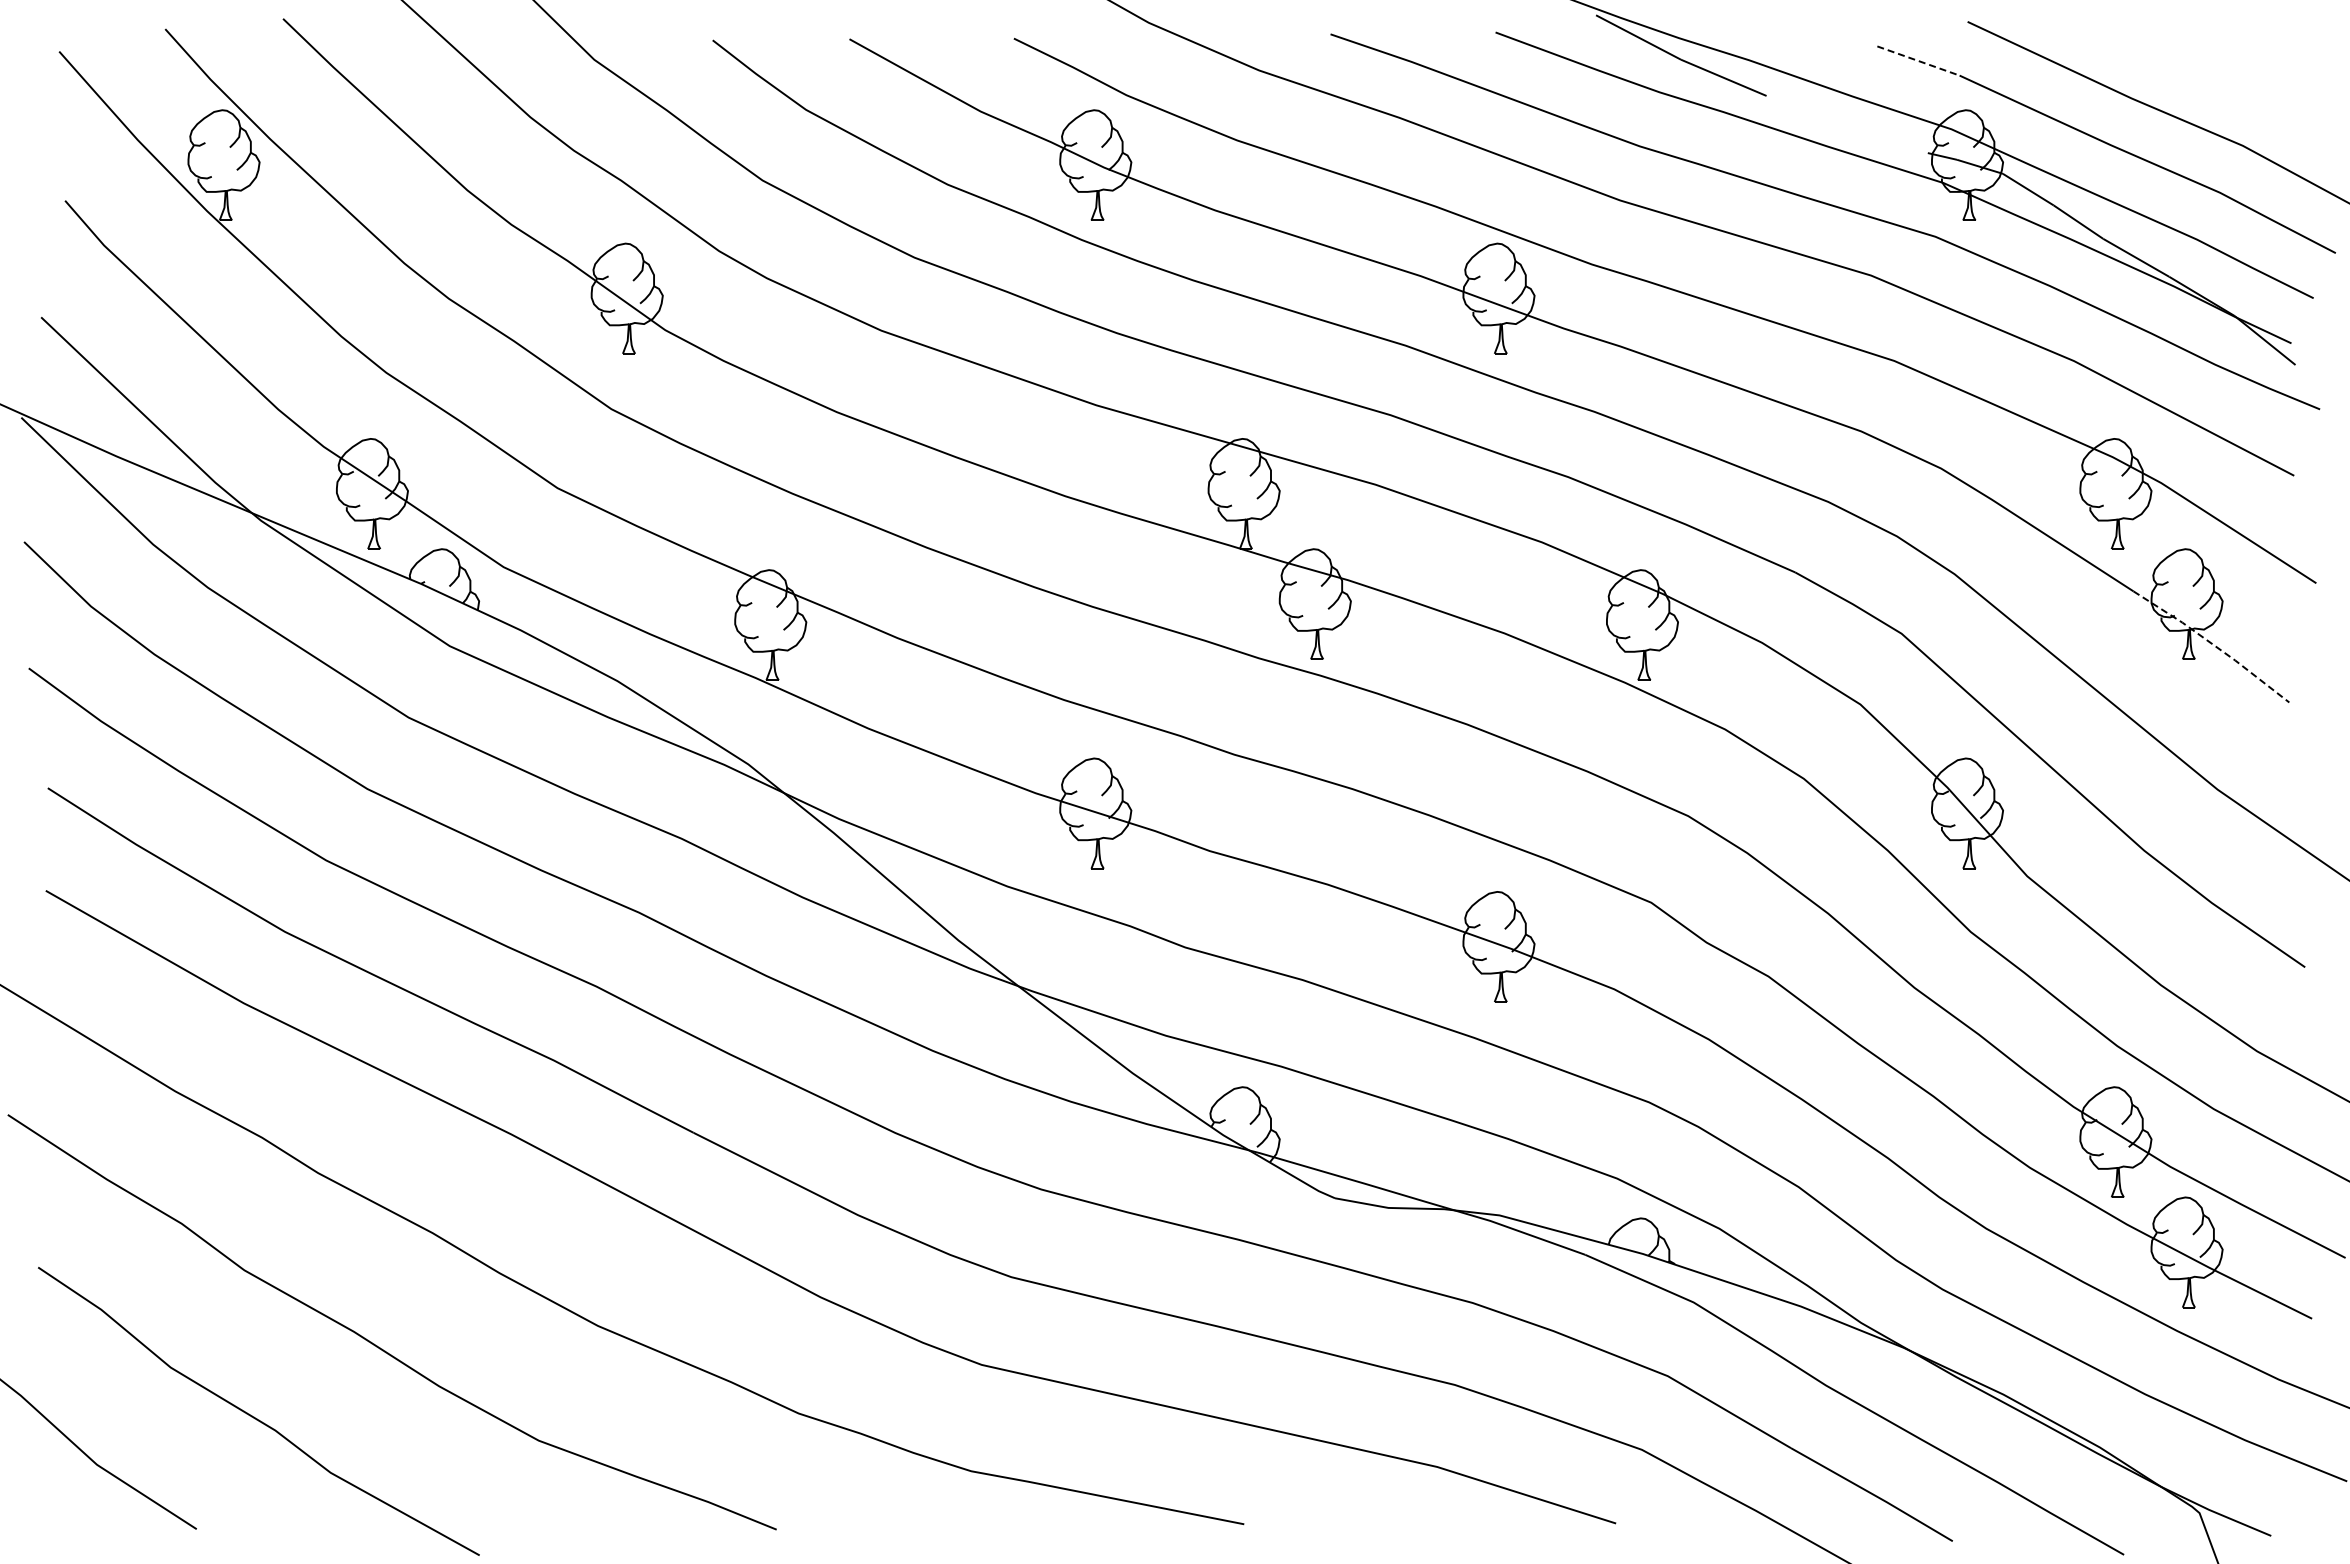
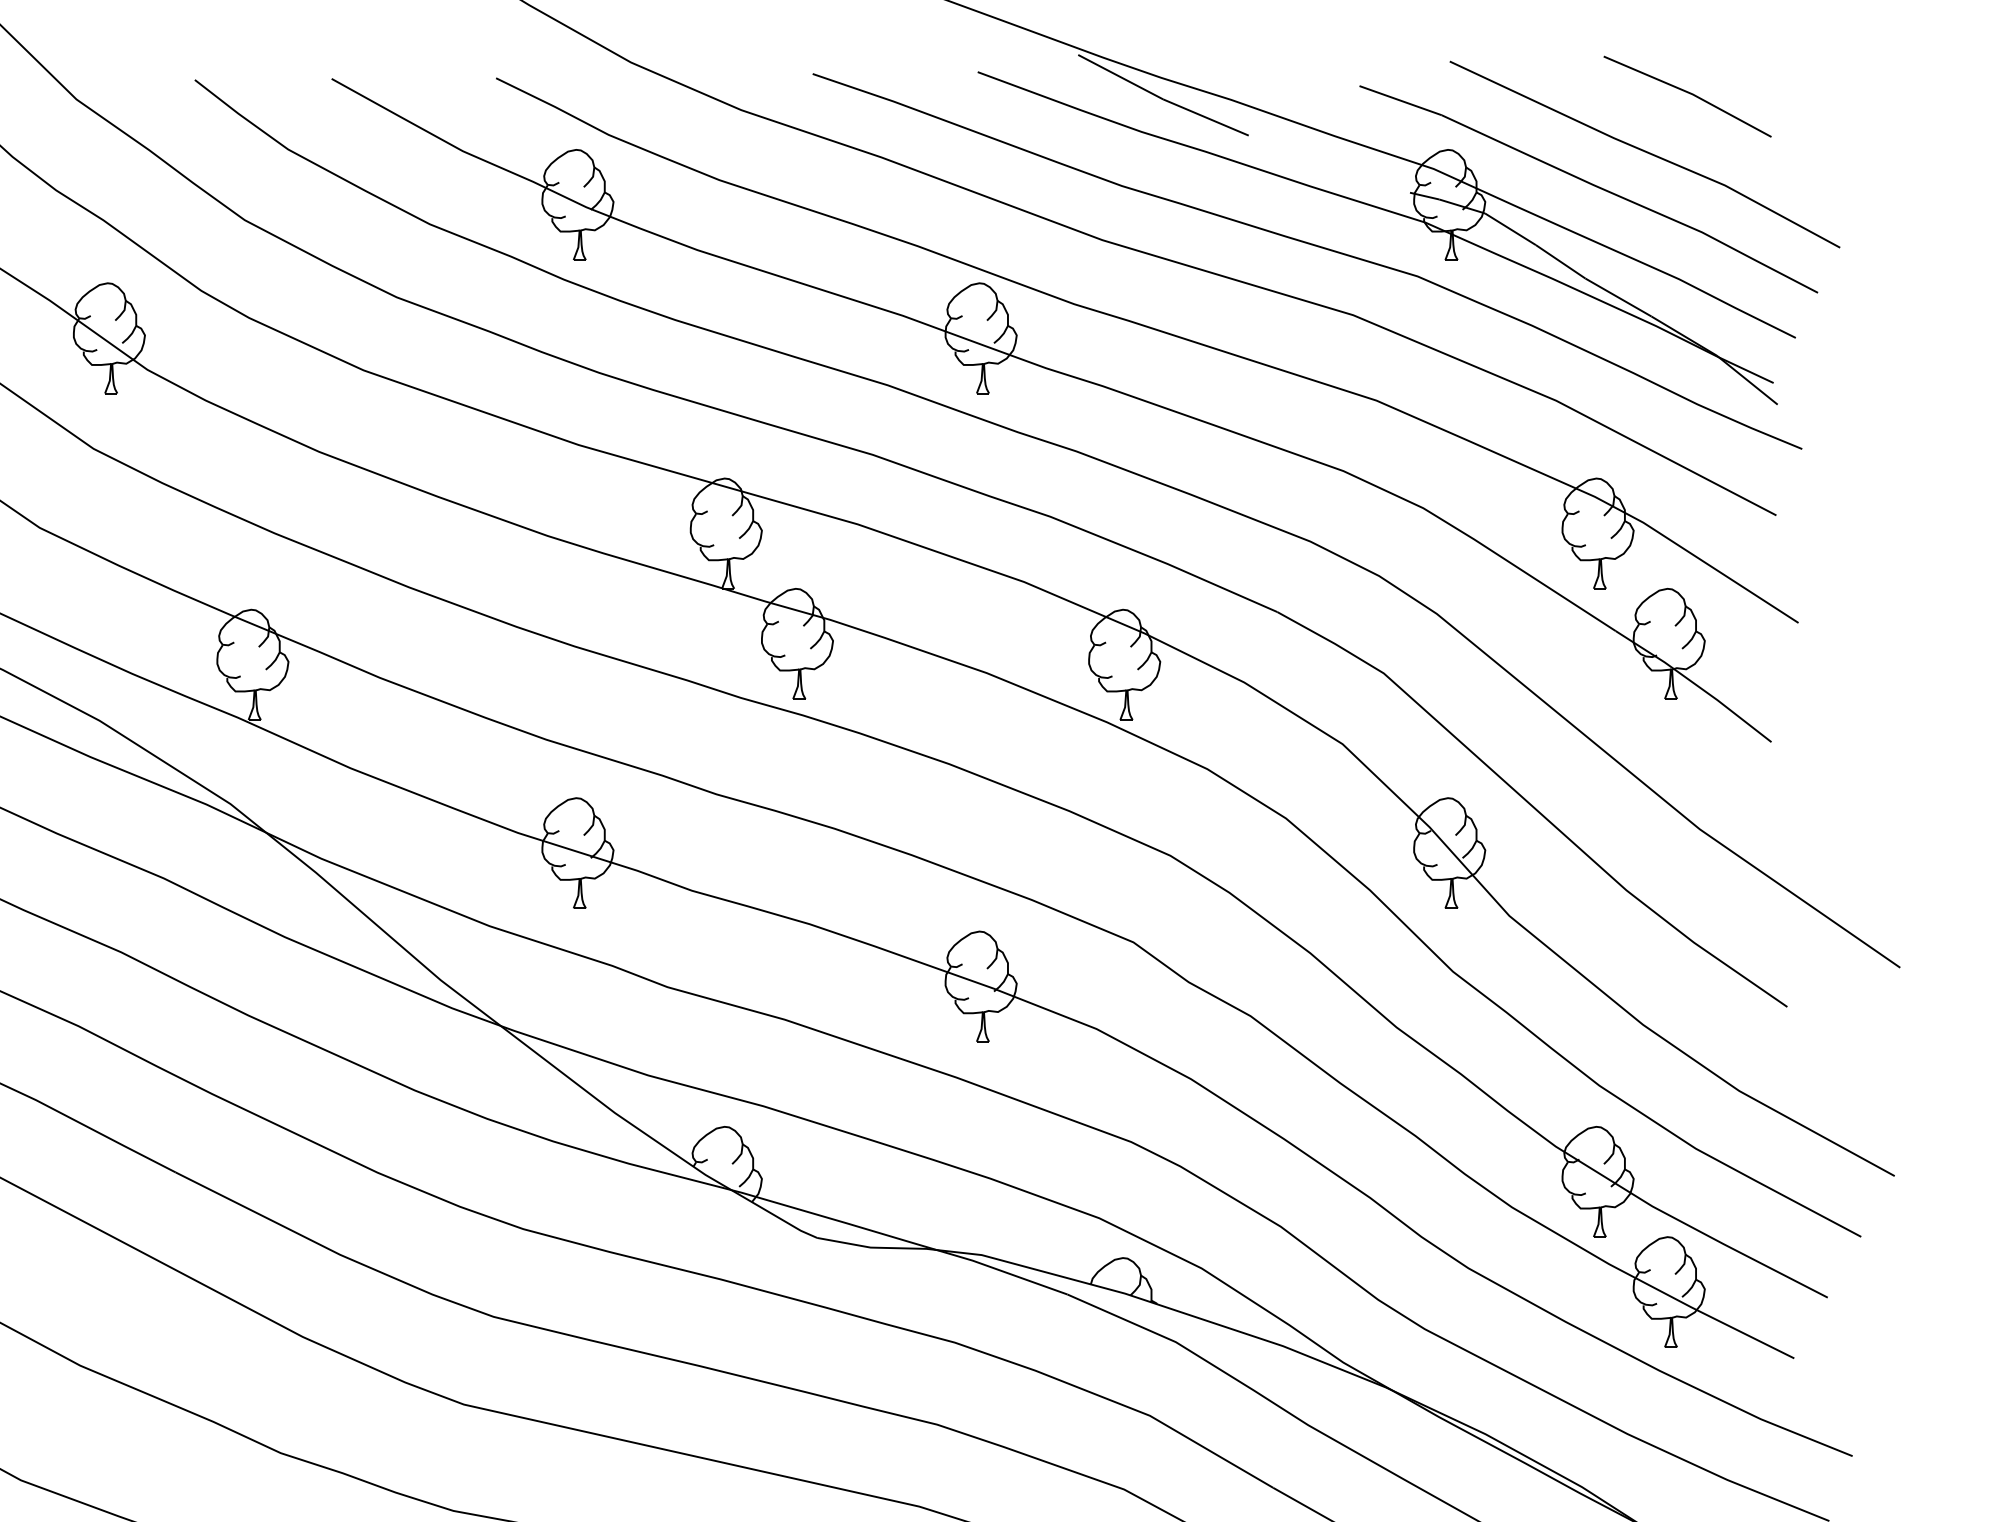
line: (2207, 54) -> (1689, 94), added
line: (1918, 61) -> (1400, 101), dashed -> solid
line: (2213, 644) -> (1695, 684), dashed -> solid

